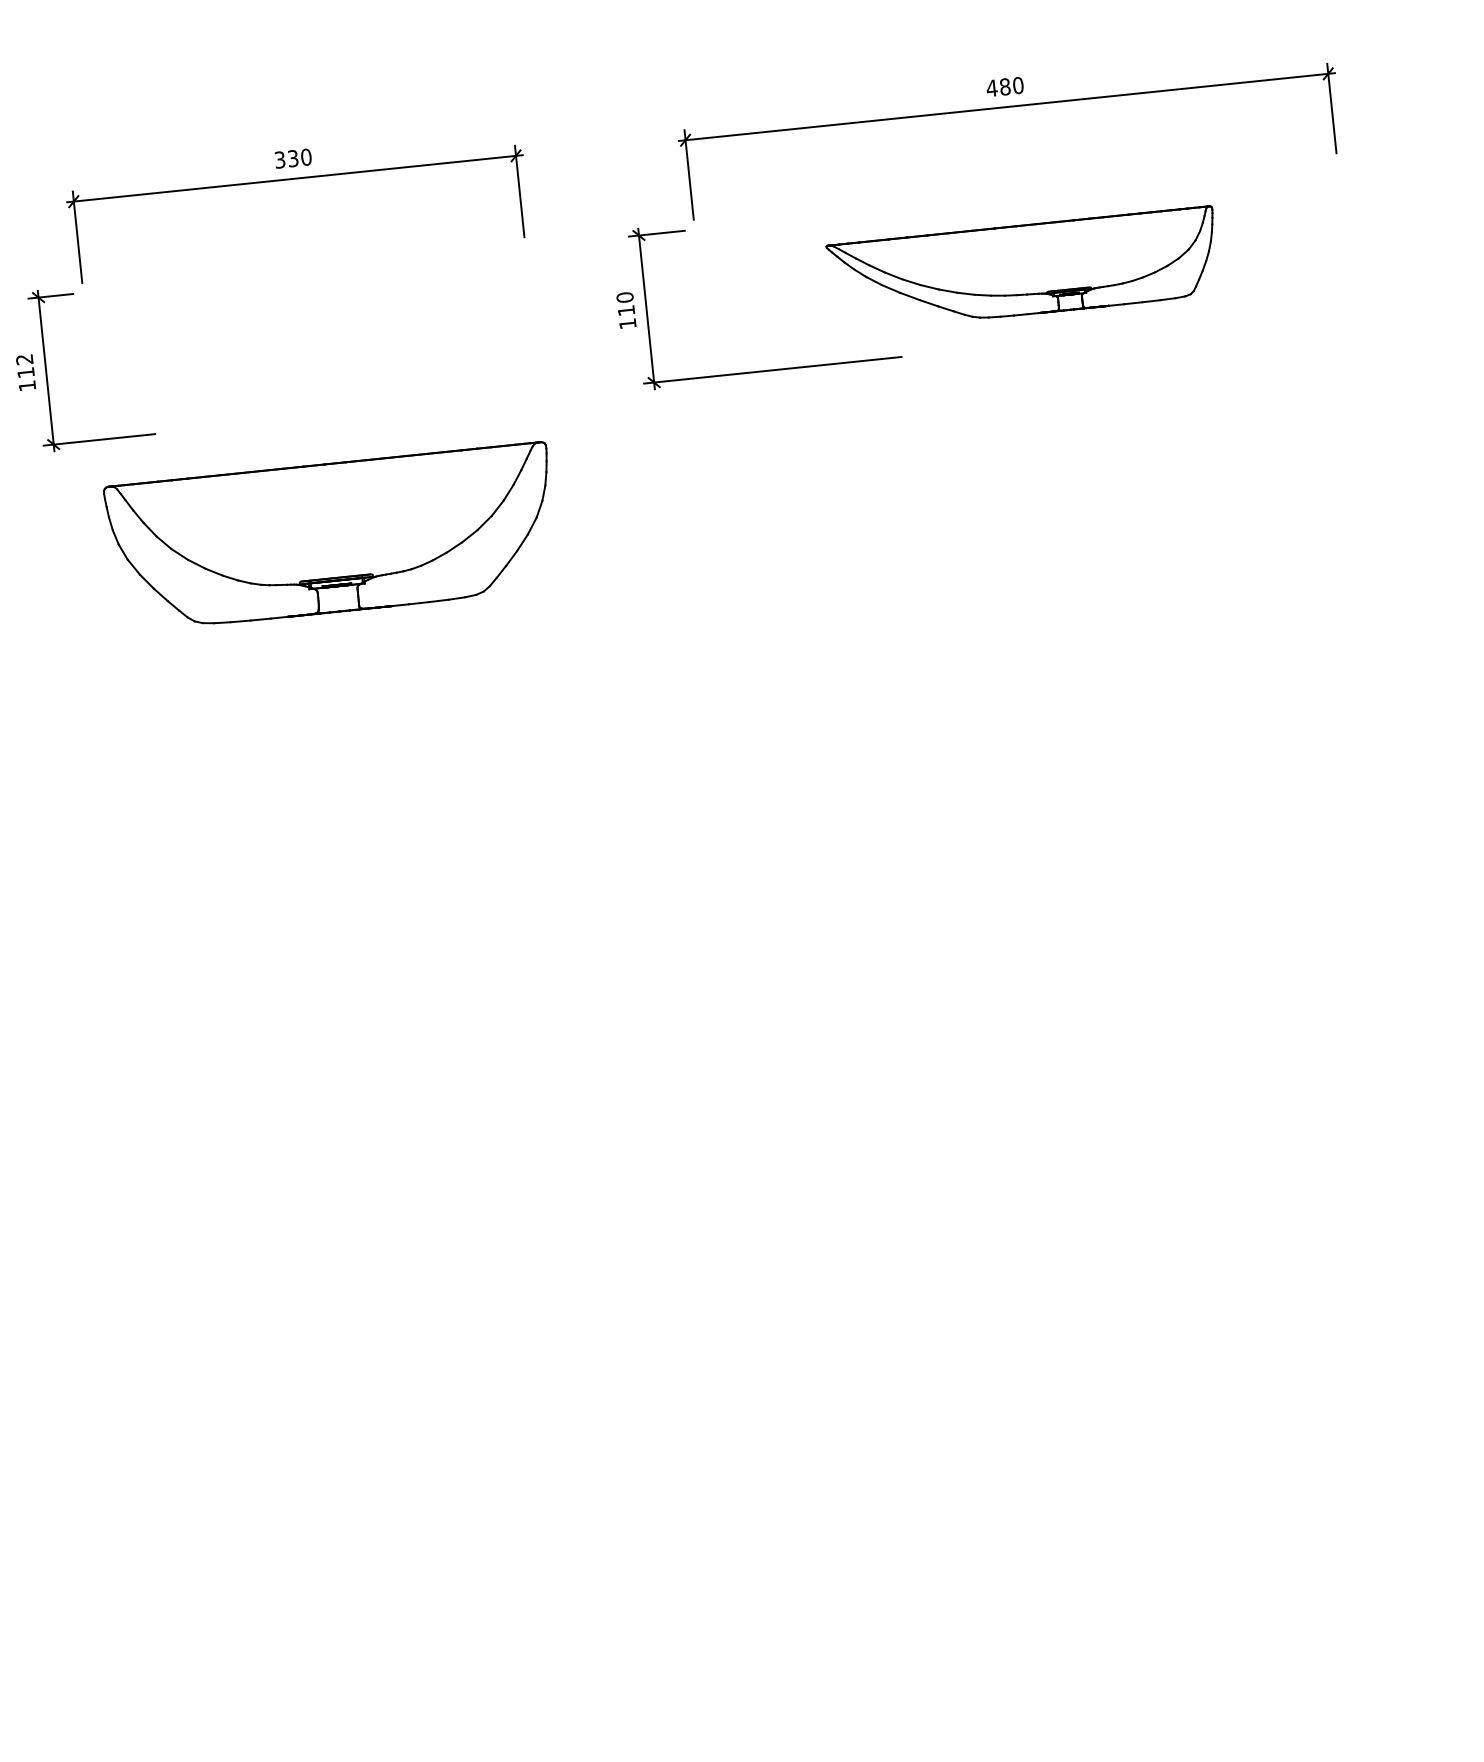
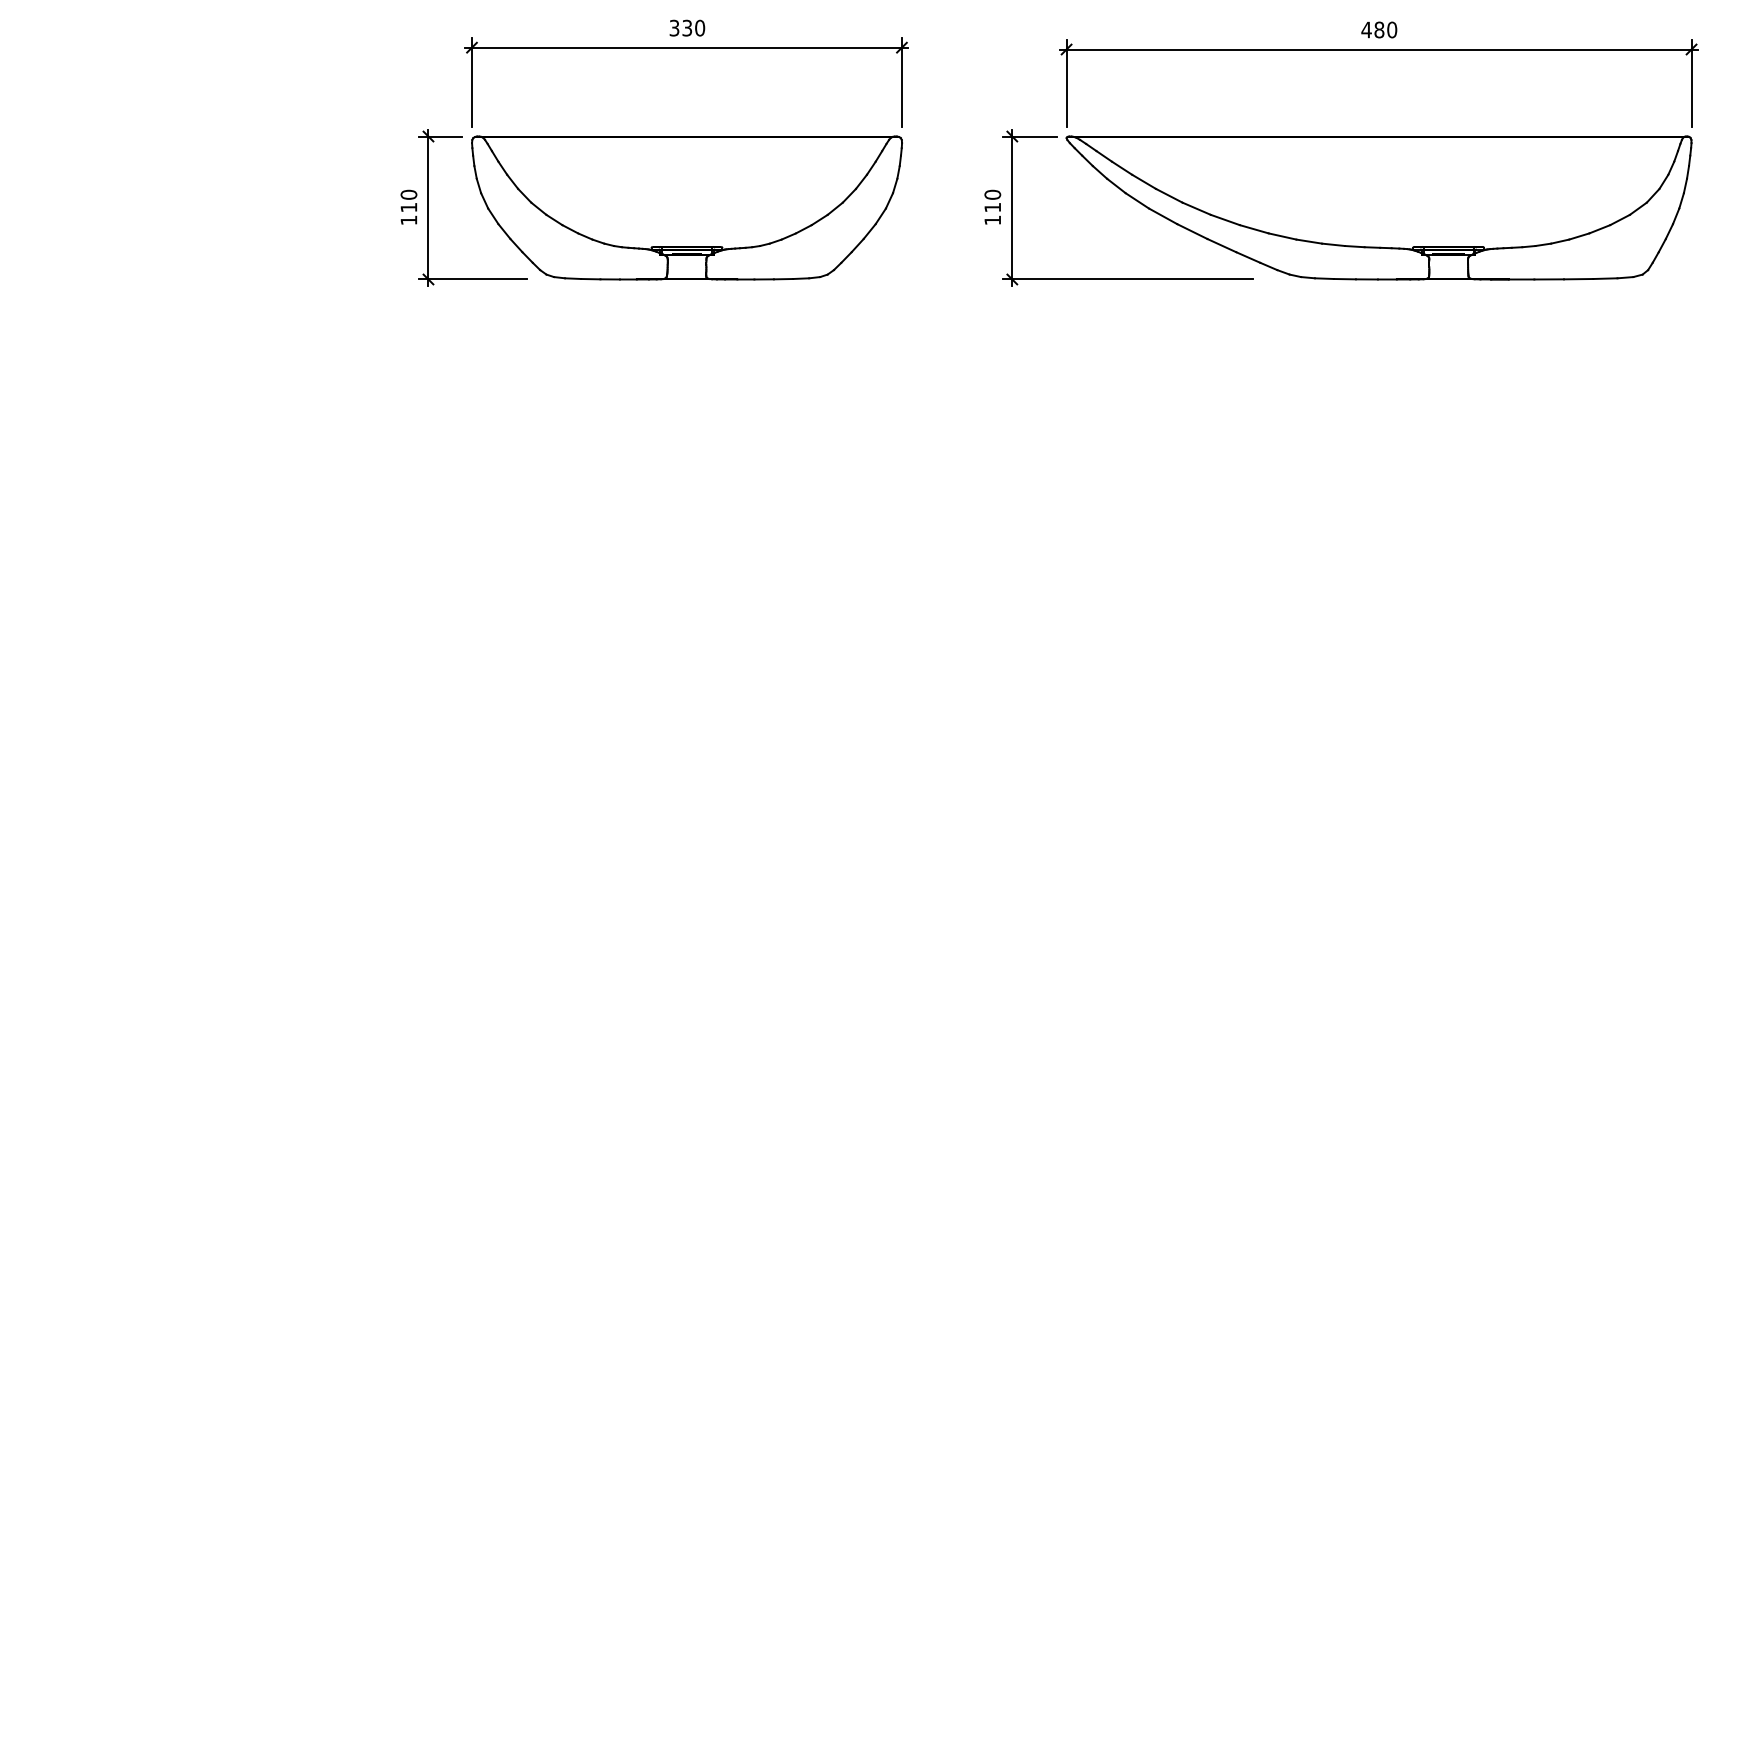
part: (1023, 269) -> (1378, 207), size x1.67
text: (24, 359) -> (408, 194), 112 -> 110
part: (331, 537) -> (686, 207), moved

